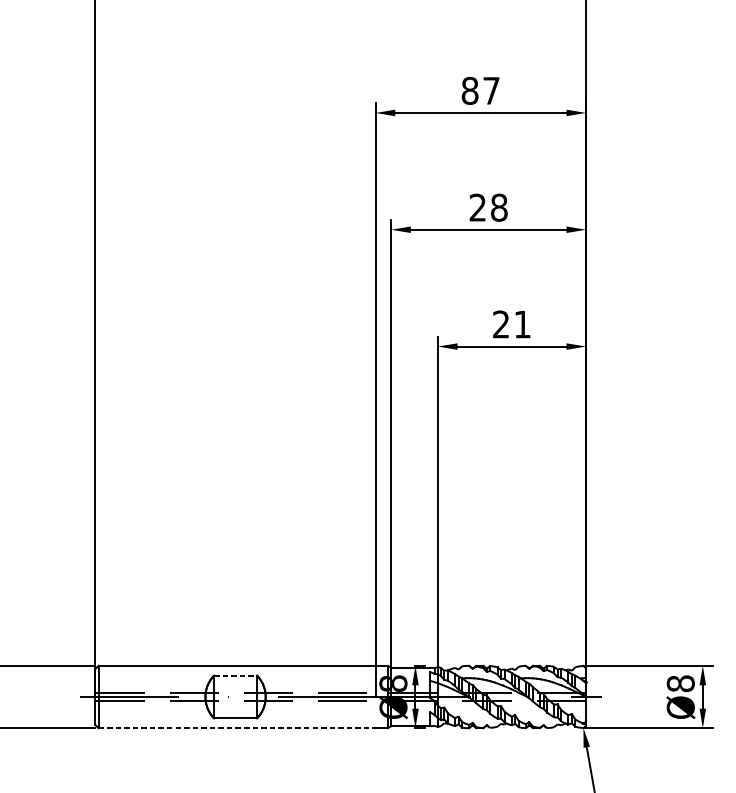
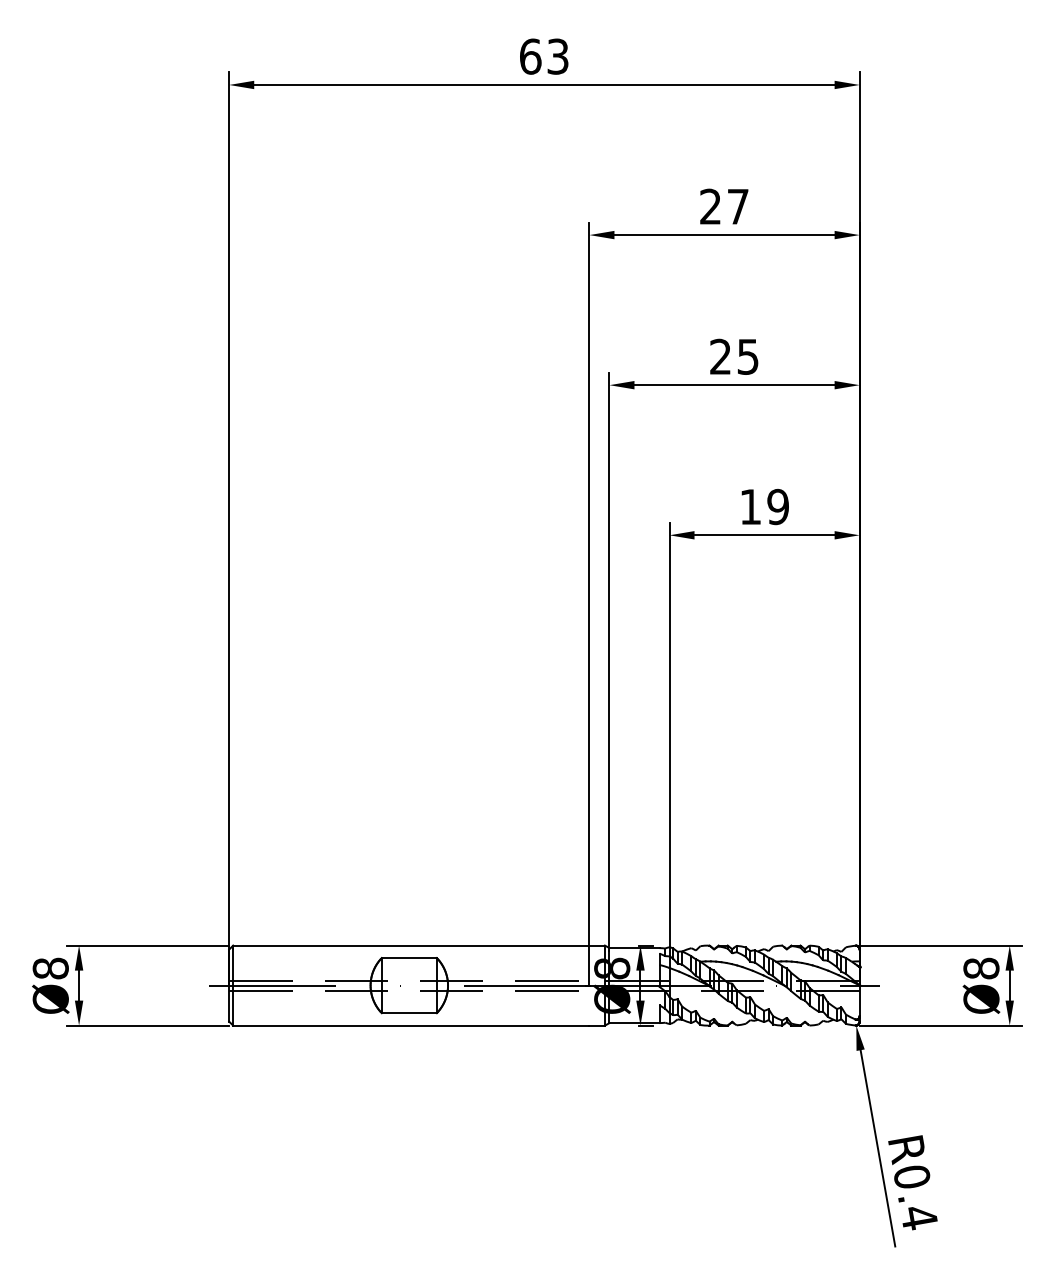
text: (469, 90) -> (710, 206), 87 -> 27
text: (499, 207) -> (748, 356), 28 -> 25
text: (511, 324) -> (764, 506), 21 -> 19
line: (235, 675) -> (409, 958), dashed -> solid
line: (237, 728) -> (411, 1025), dashed -> solid

